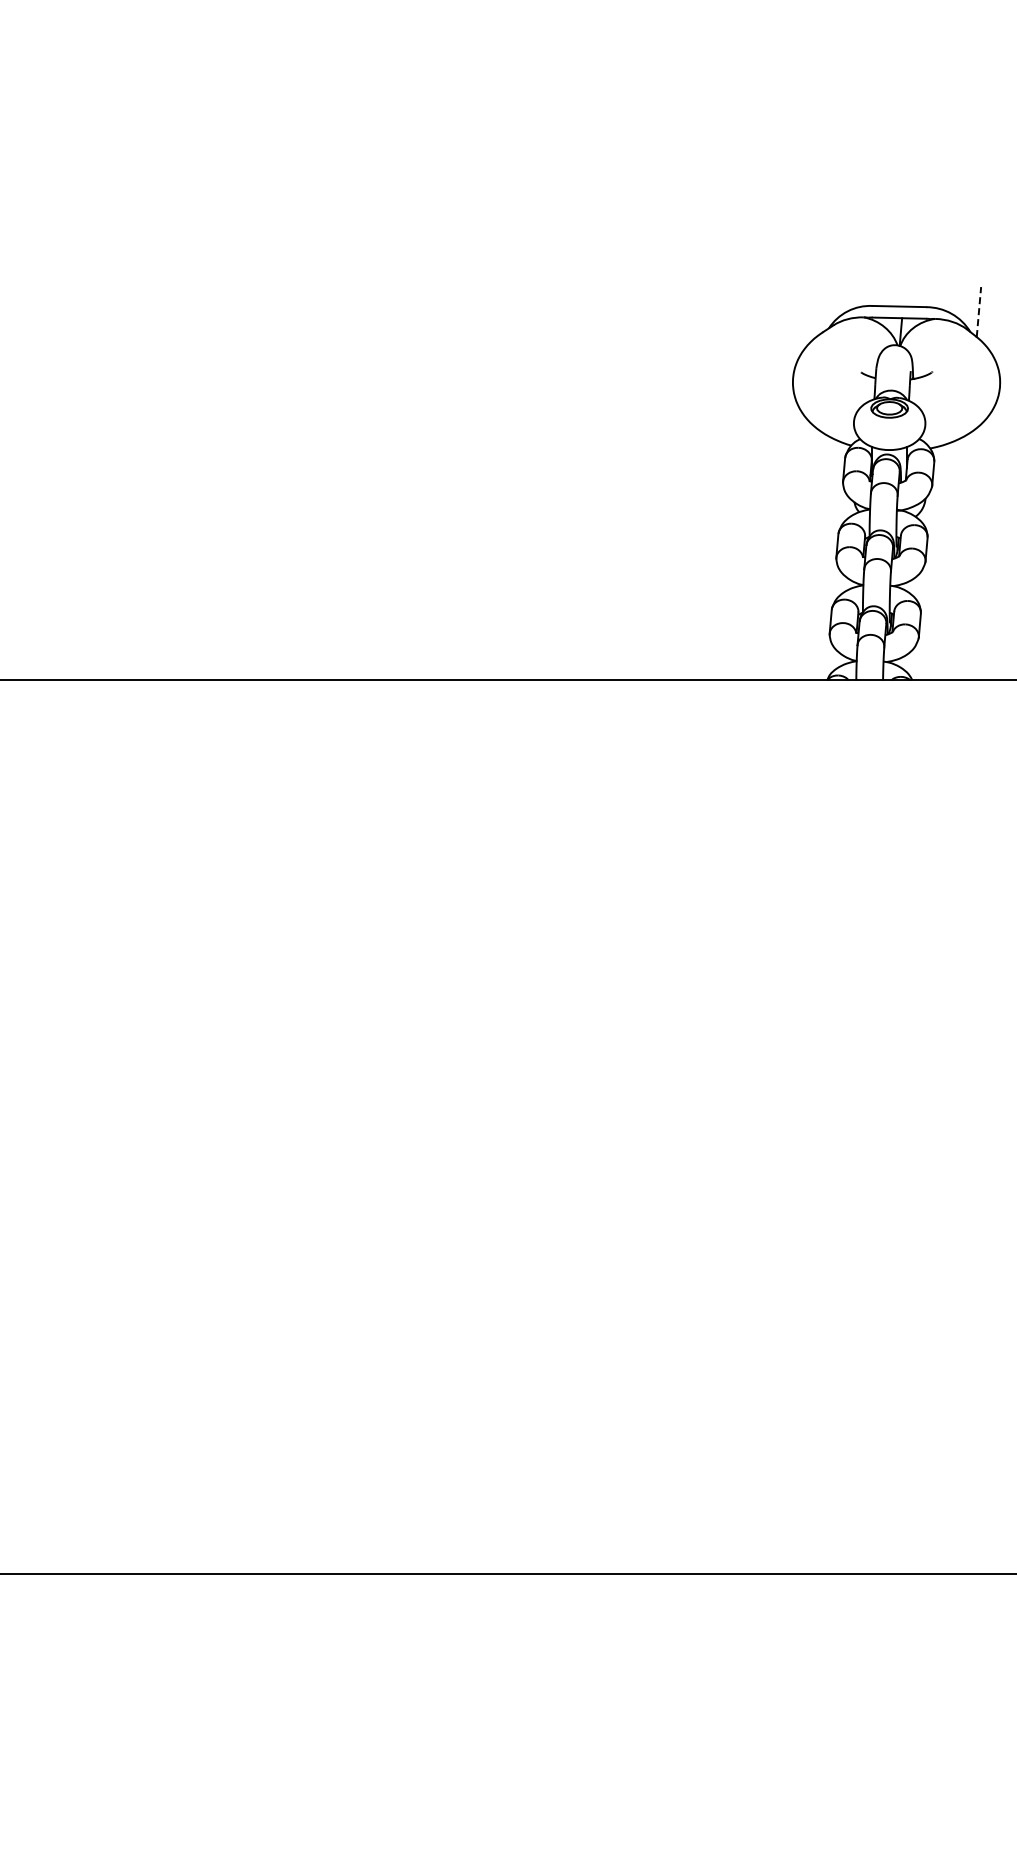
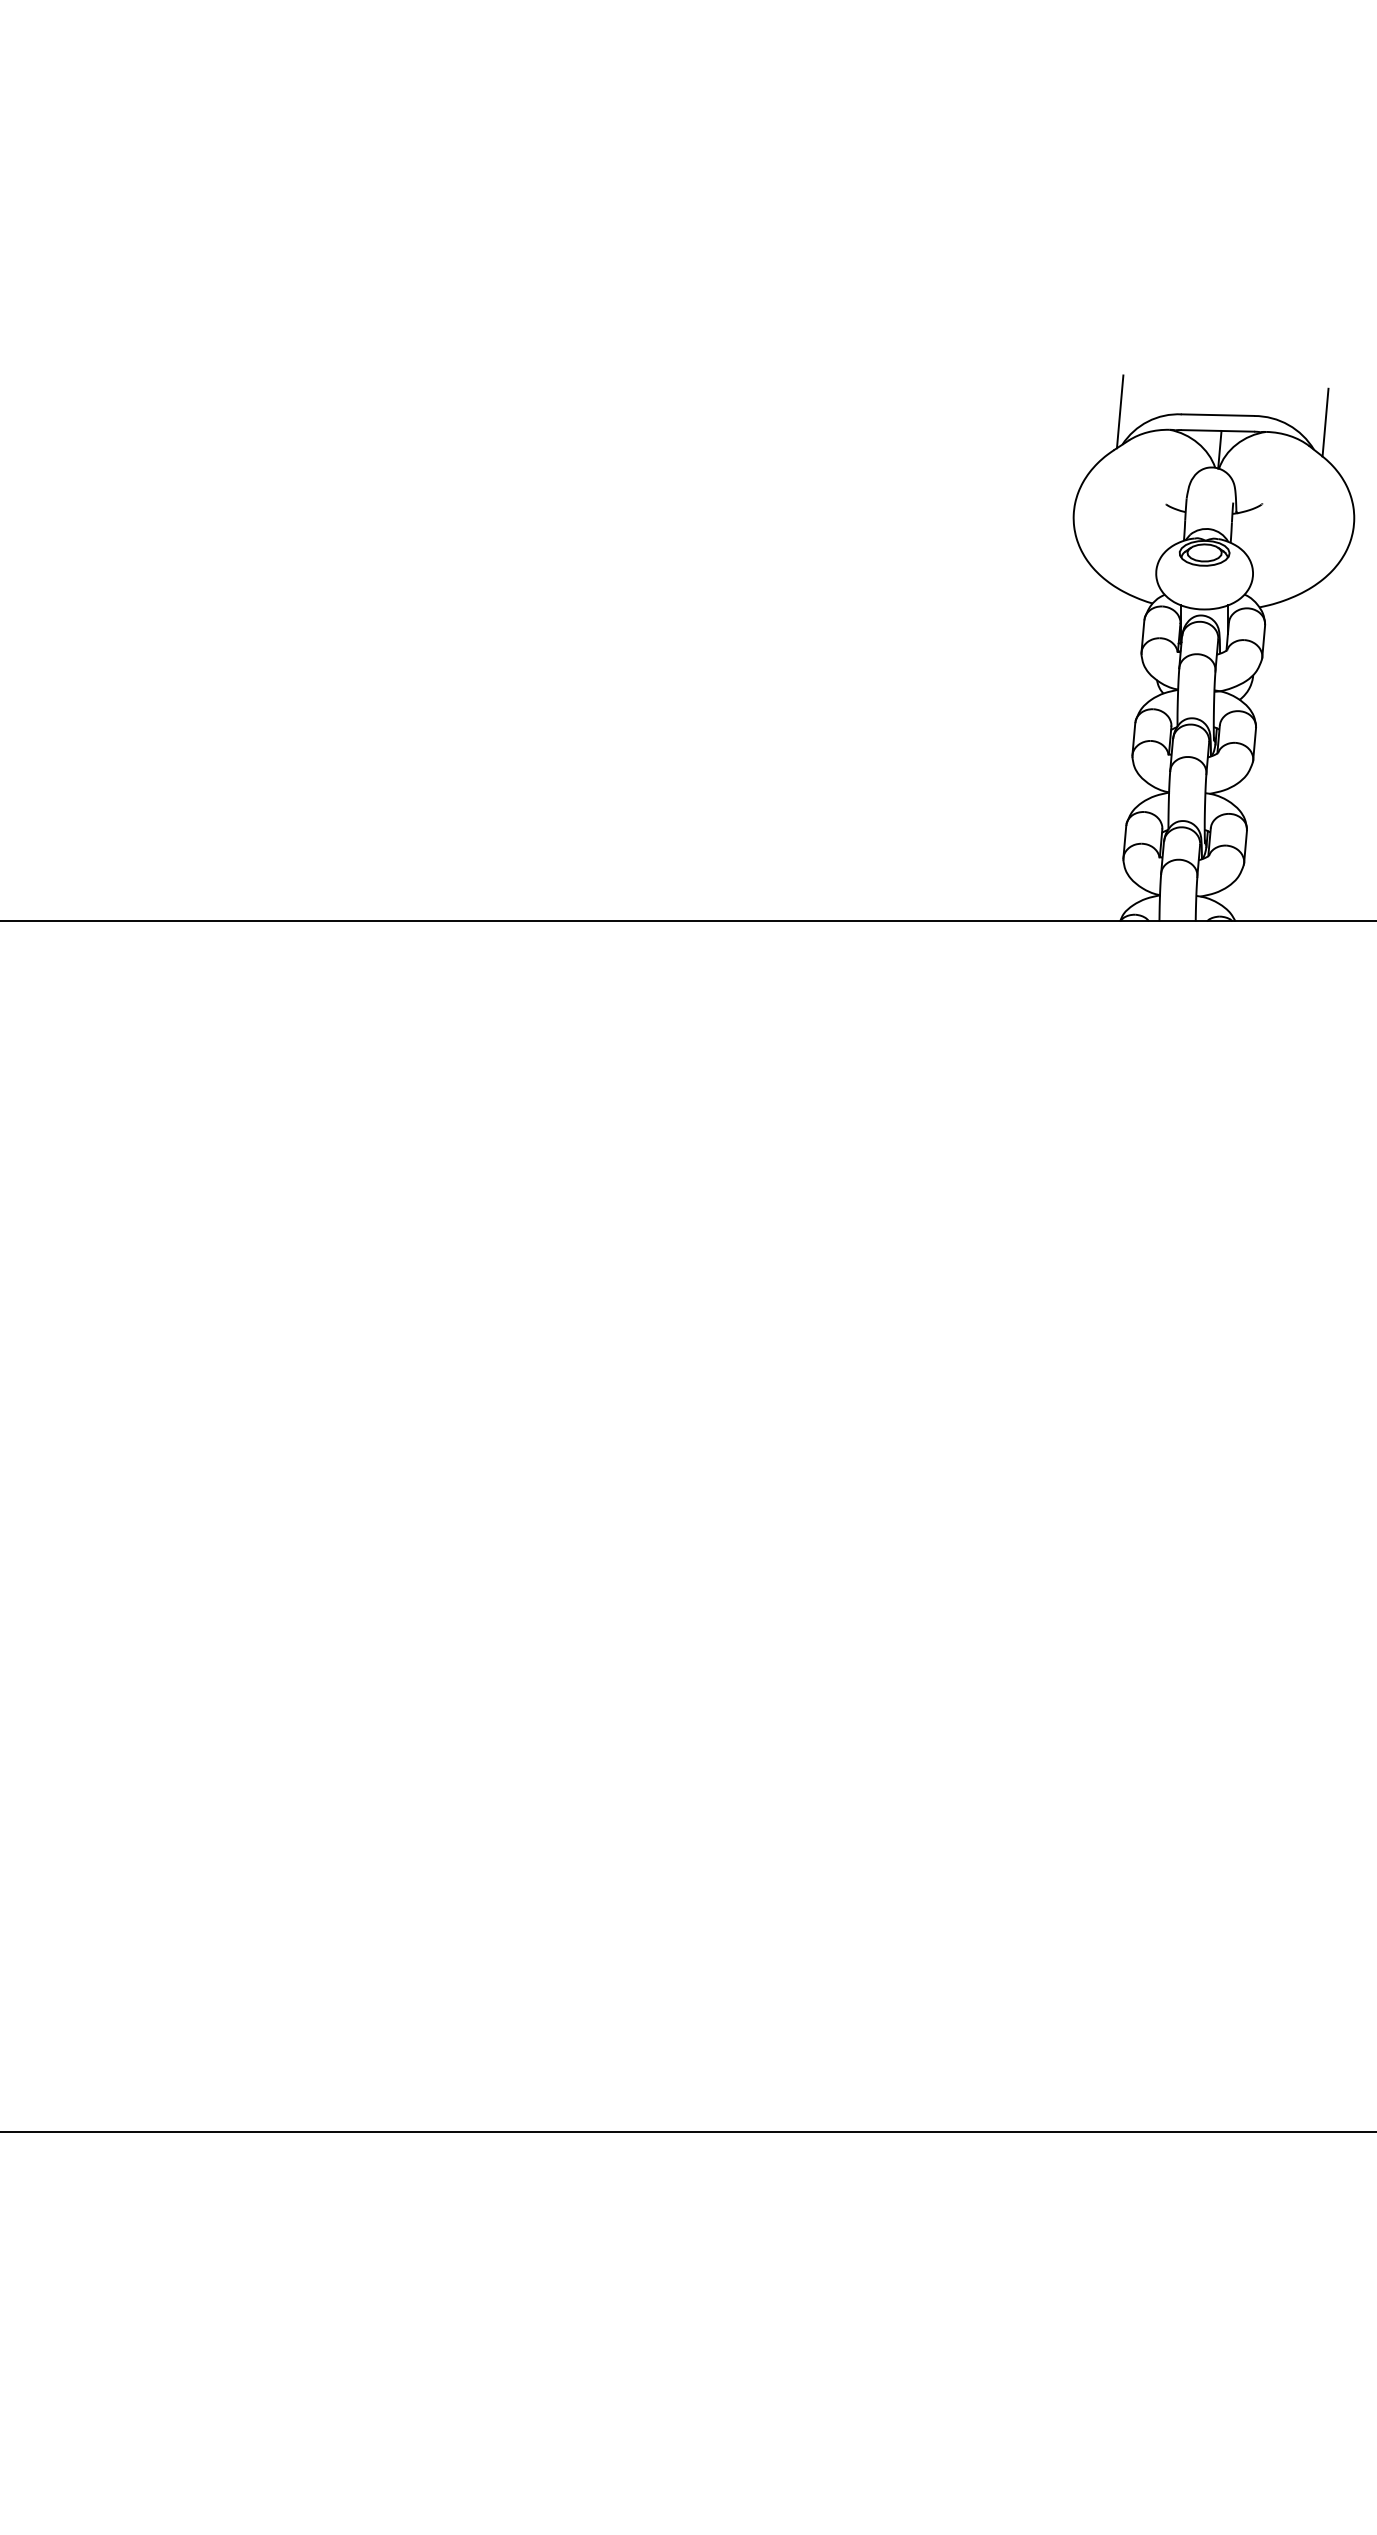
line: (826, 303) -> (1119, 411), added
line: (978, 311) -> (1324, 421), dashed -> solid

